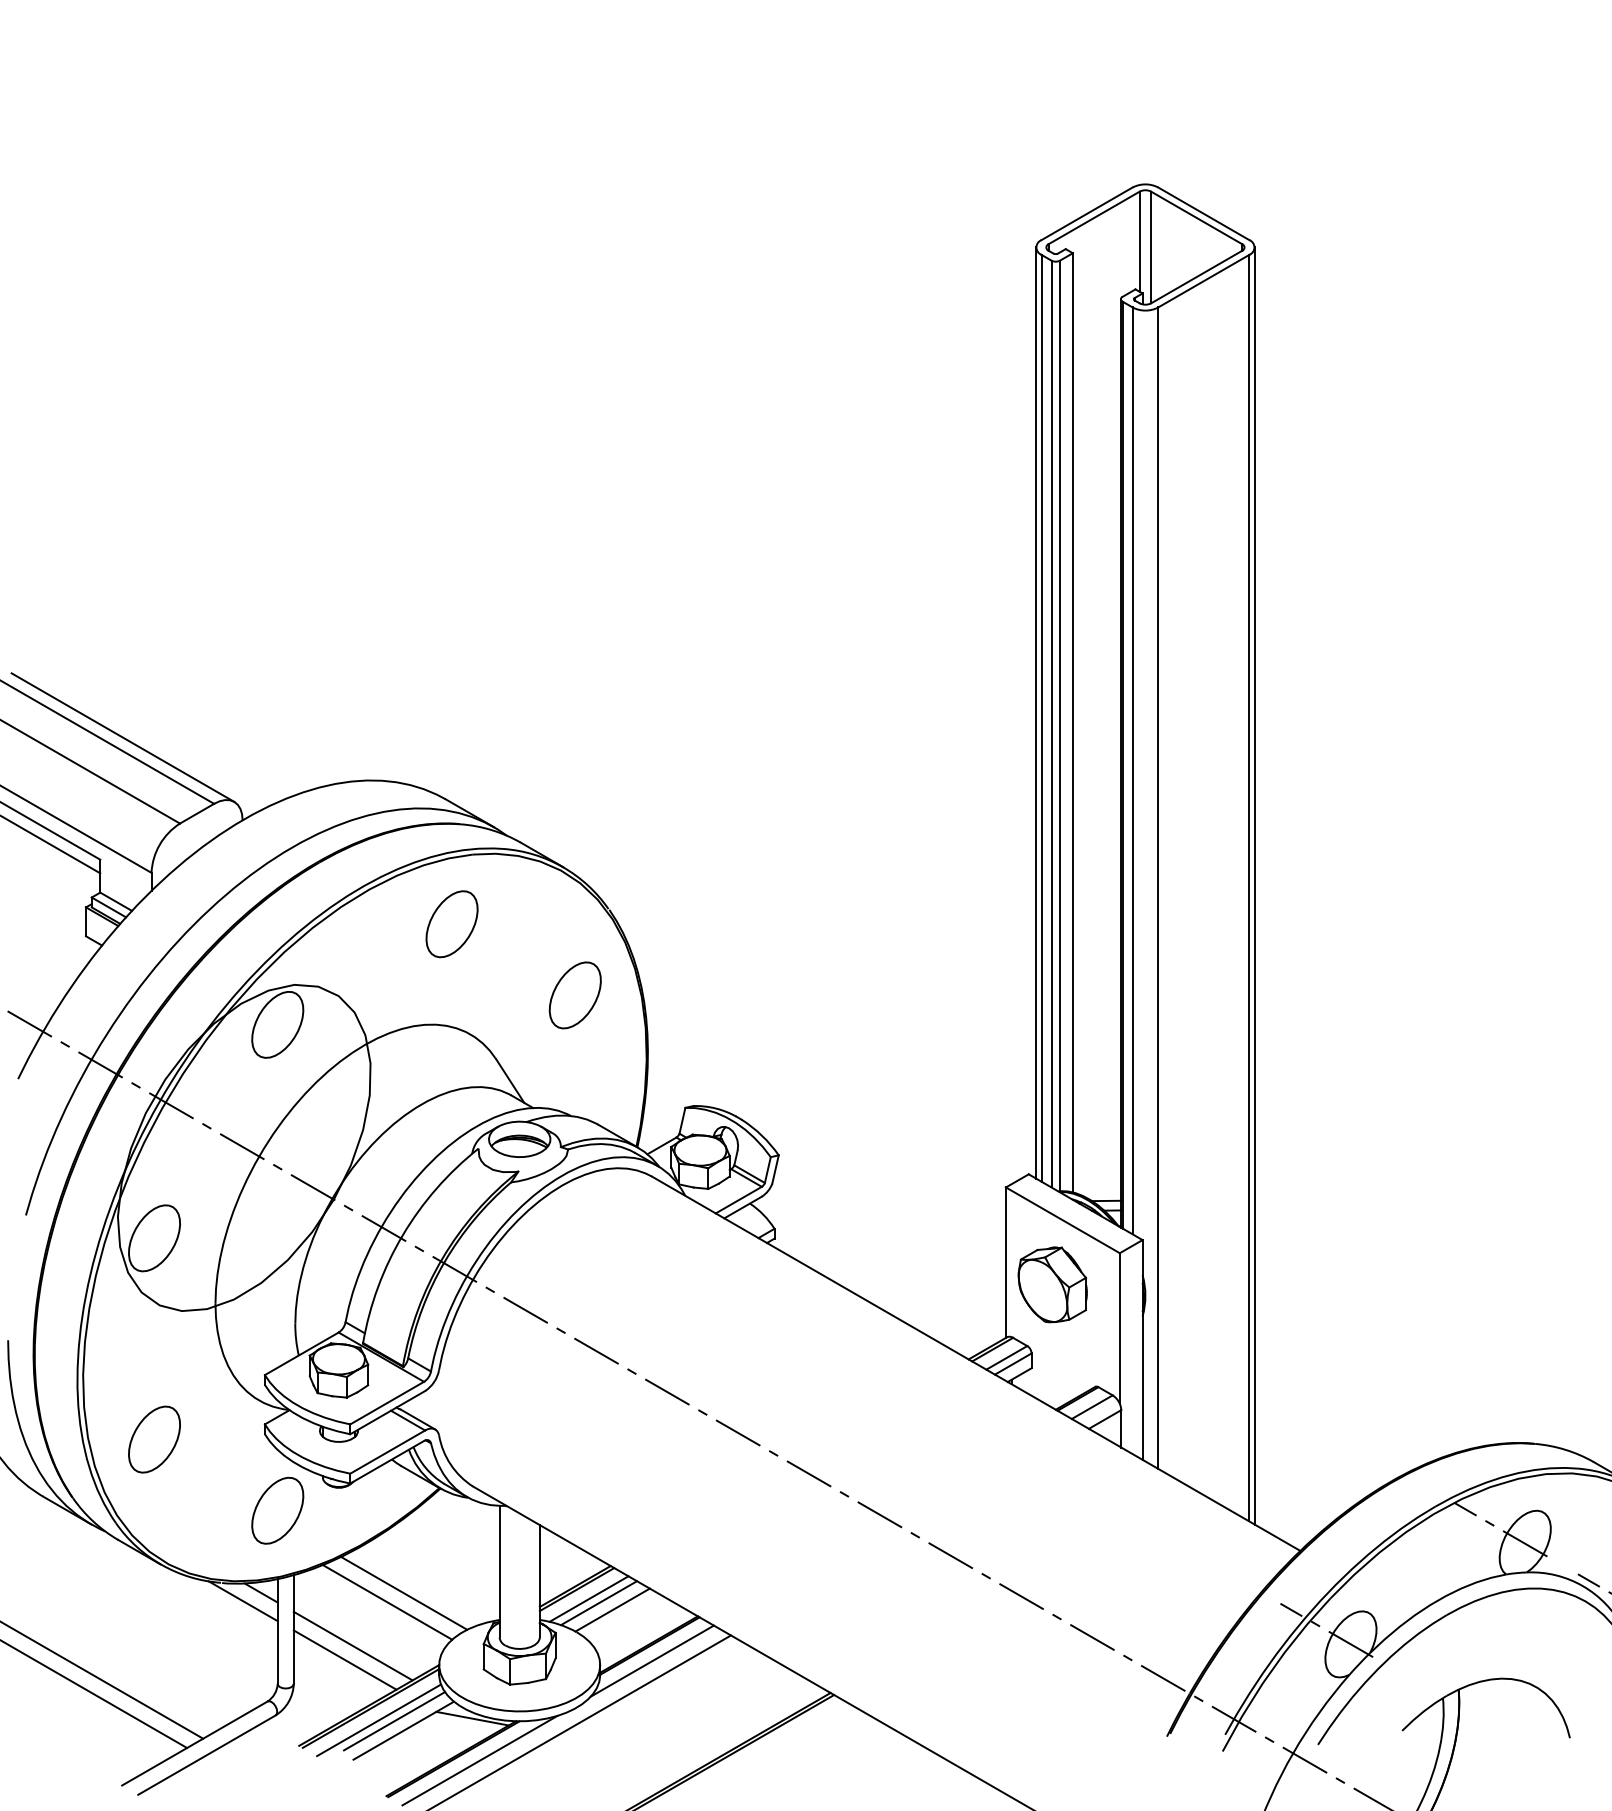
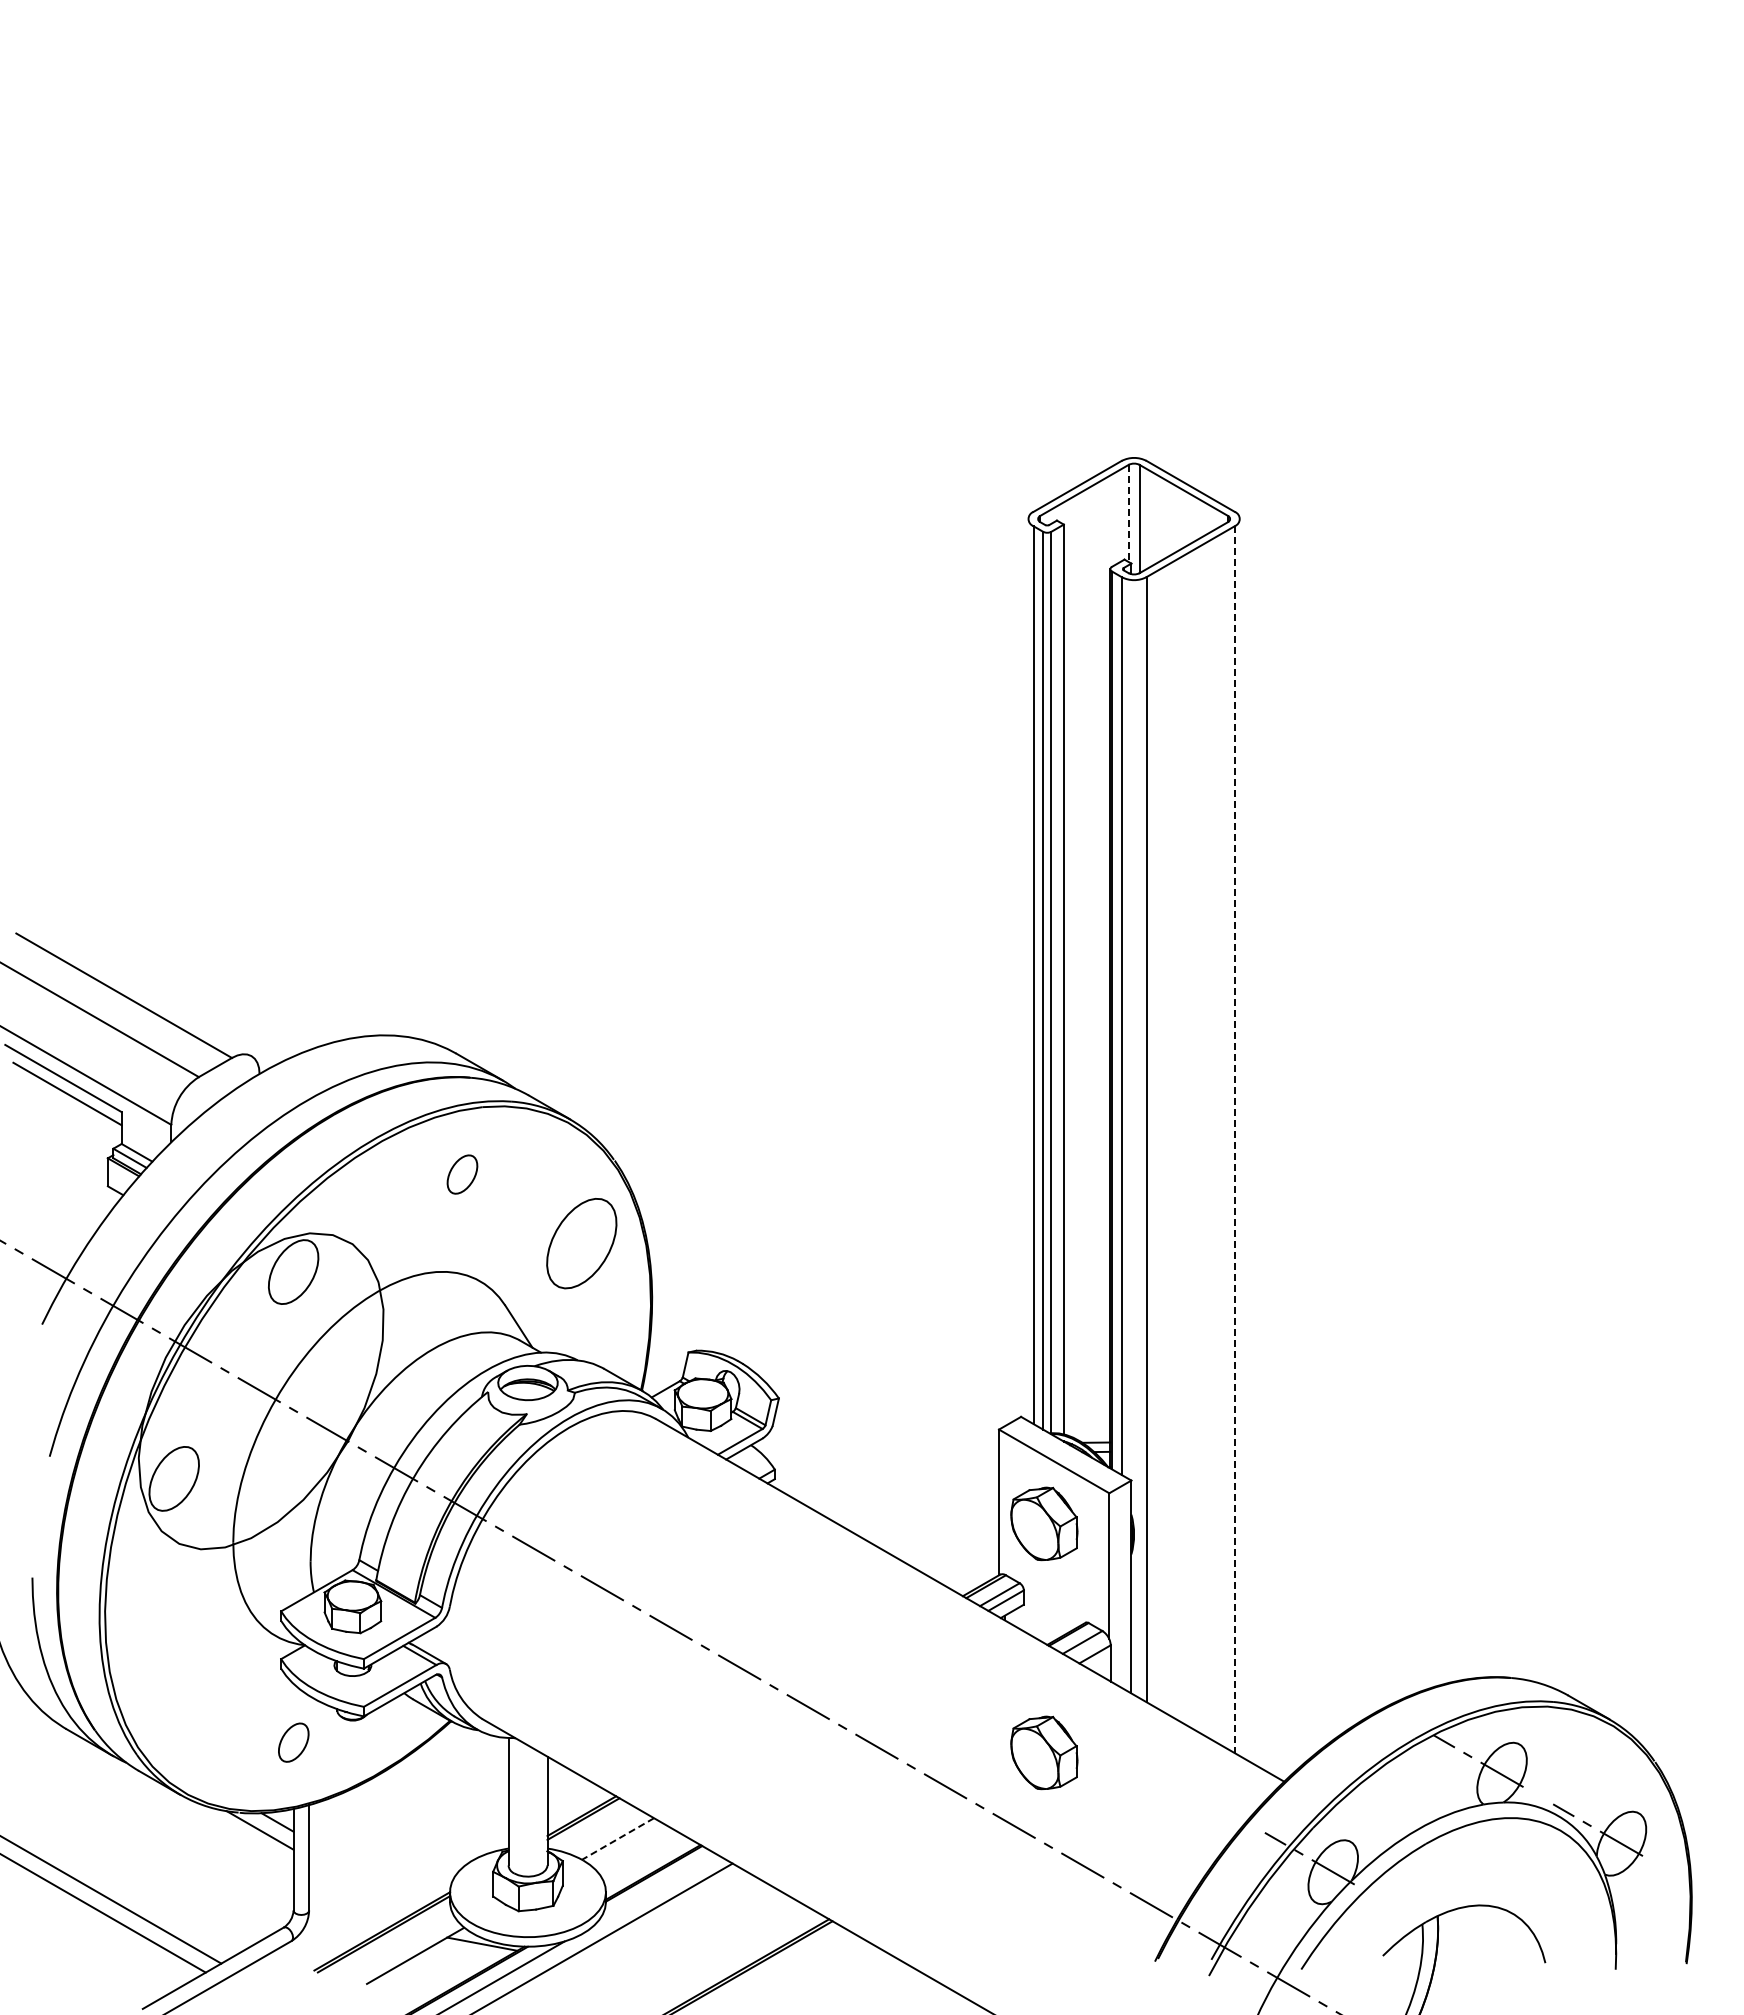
line: (1139, 241) -> (1128, 513), solid -> dashed
line: (1036, 713) -> (1028, 970), removed
line: (122, 737) -> (143, 993), removed
line: (1254, 885) -> (1239, 1137), removed
line: (1249, 889) -> (1234, 1140), solid -> dashed
part: (452, 924) -> (462, 1174), size x0.6
part: (574, 995) -> (581, 1243), size x1.4
part: (153, 1439) -> (173, 1673), removed
part: (277, 1510) -> (293, 1742), size x0.6
part: (1052, 1520) -> (1044, 1752), added
line: (403, 1593) -> (415, 1822), removed
line: (588, 1599) -> (594, 1828), removed
line: (387, 1602) -> (399, 1831), removed
line: (598, 1603) -> (604, 1832), removed
line: (613, 1609) -> (618, 1838), solid -> dashed
line: (353, 1645) -> (366, 1873), removed
line: (344, 1660) -> (358, 1887), removed
line: (652, 1661) -> (656, 1888), removed
line: (378, 1720) -> (391, 1945), removed
line: (394, 1721) -> (406, 1946), removed

